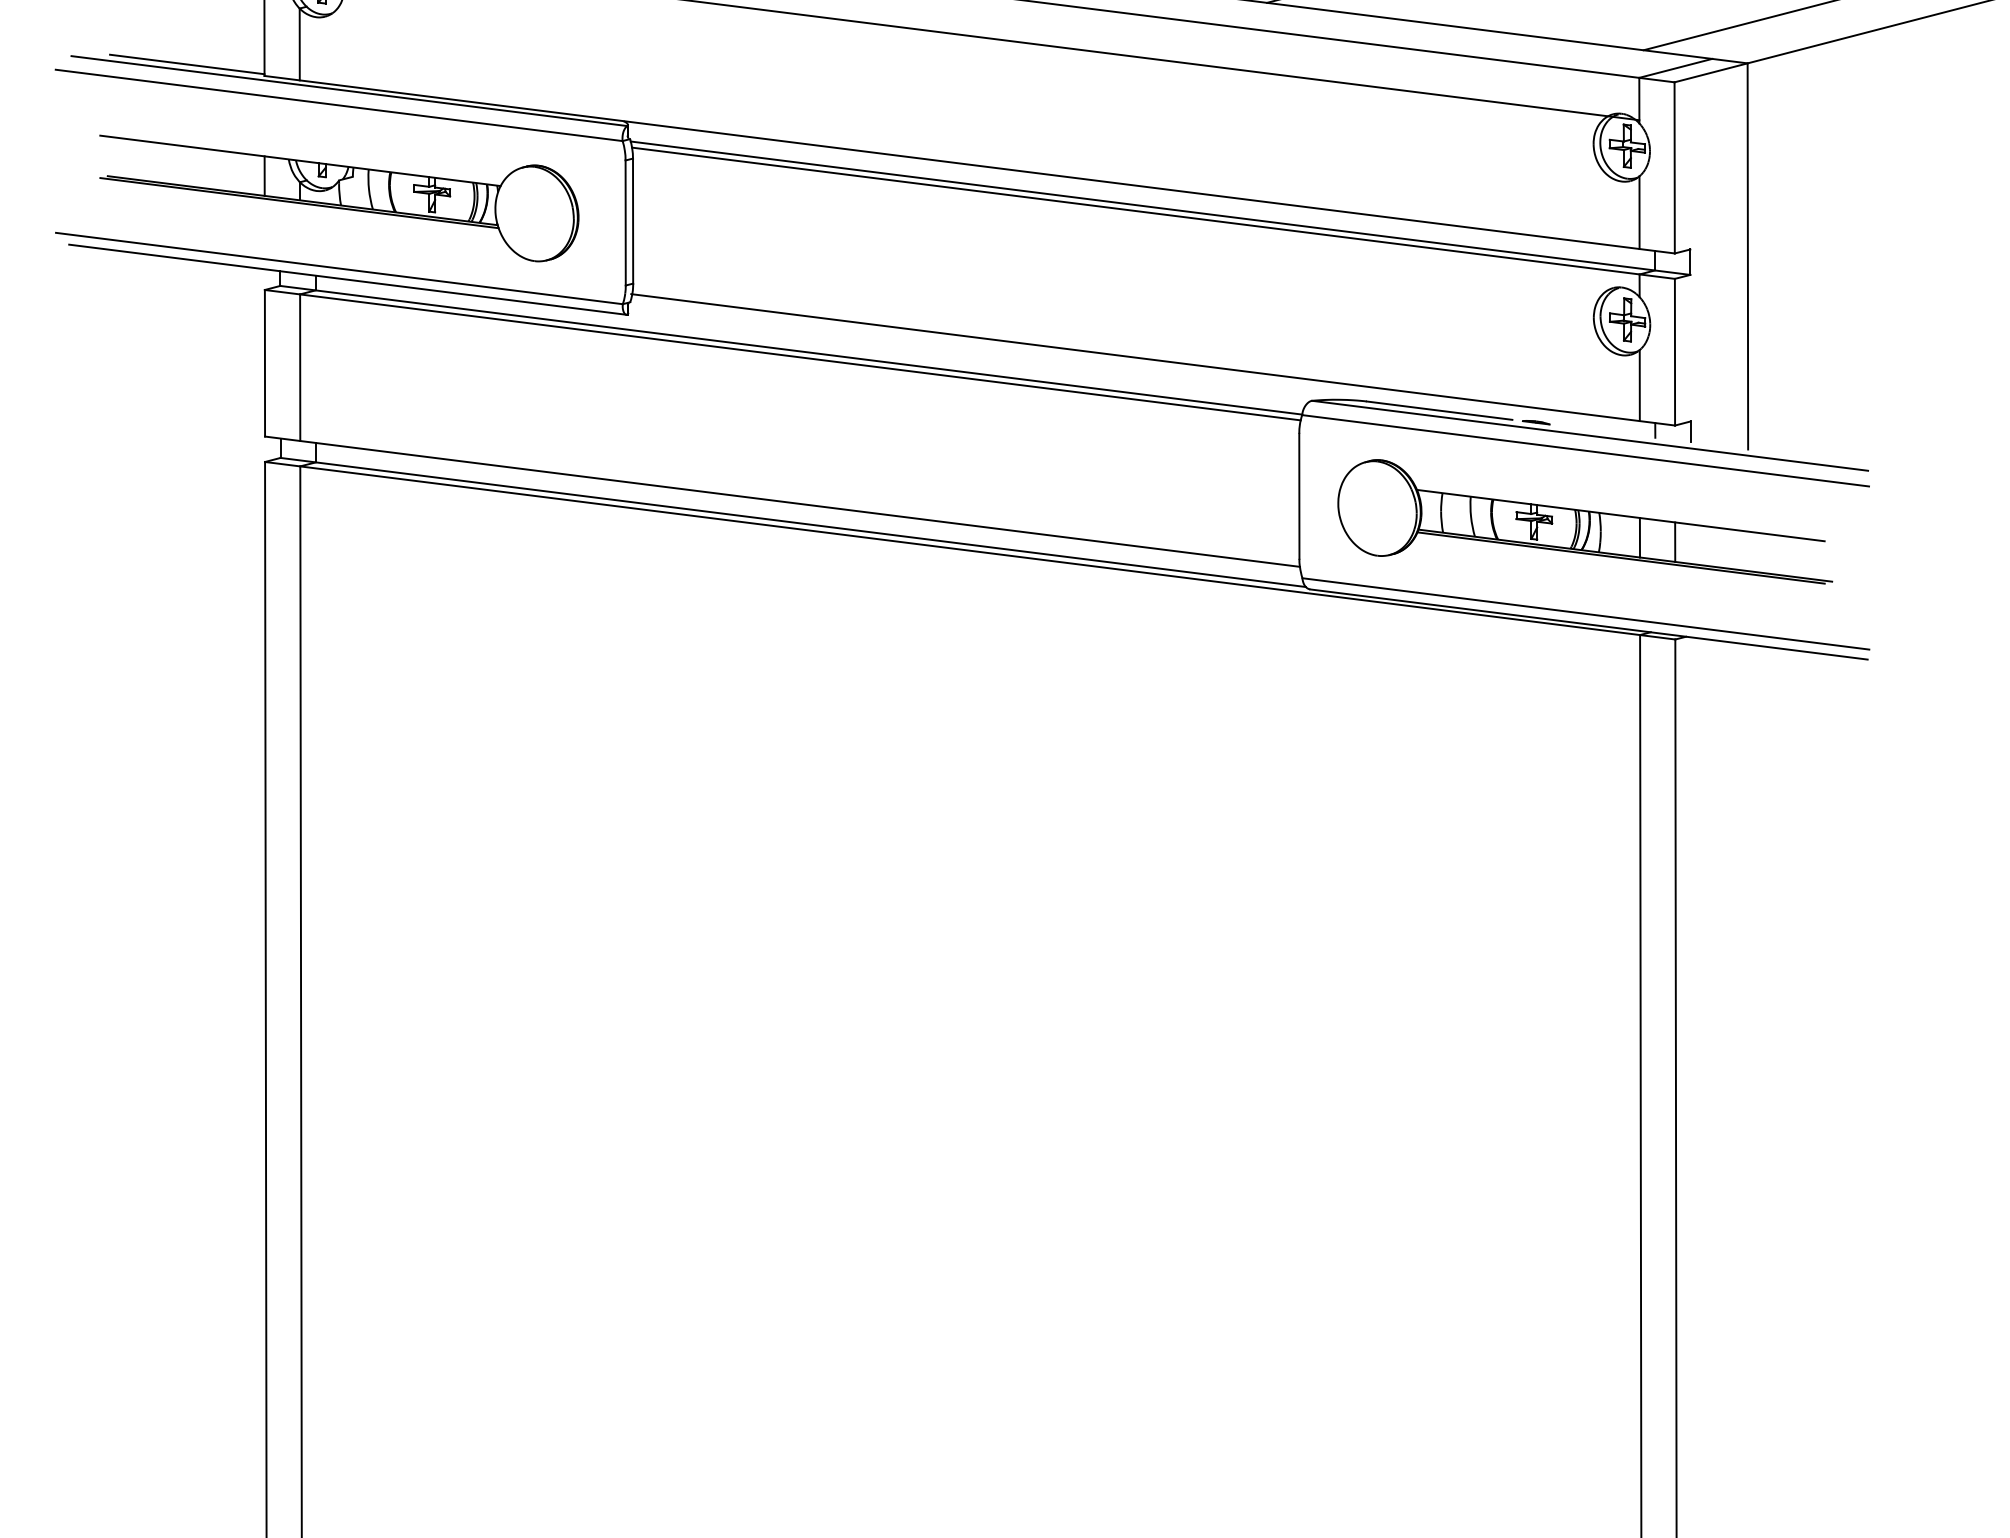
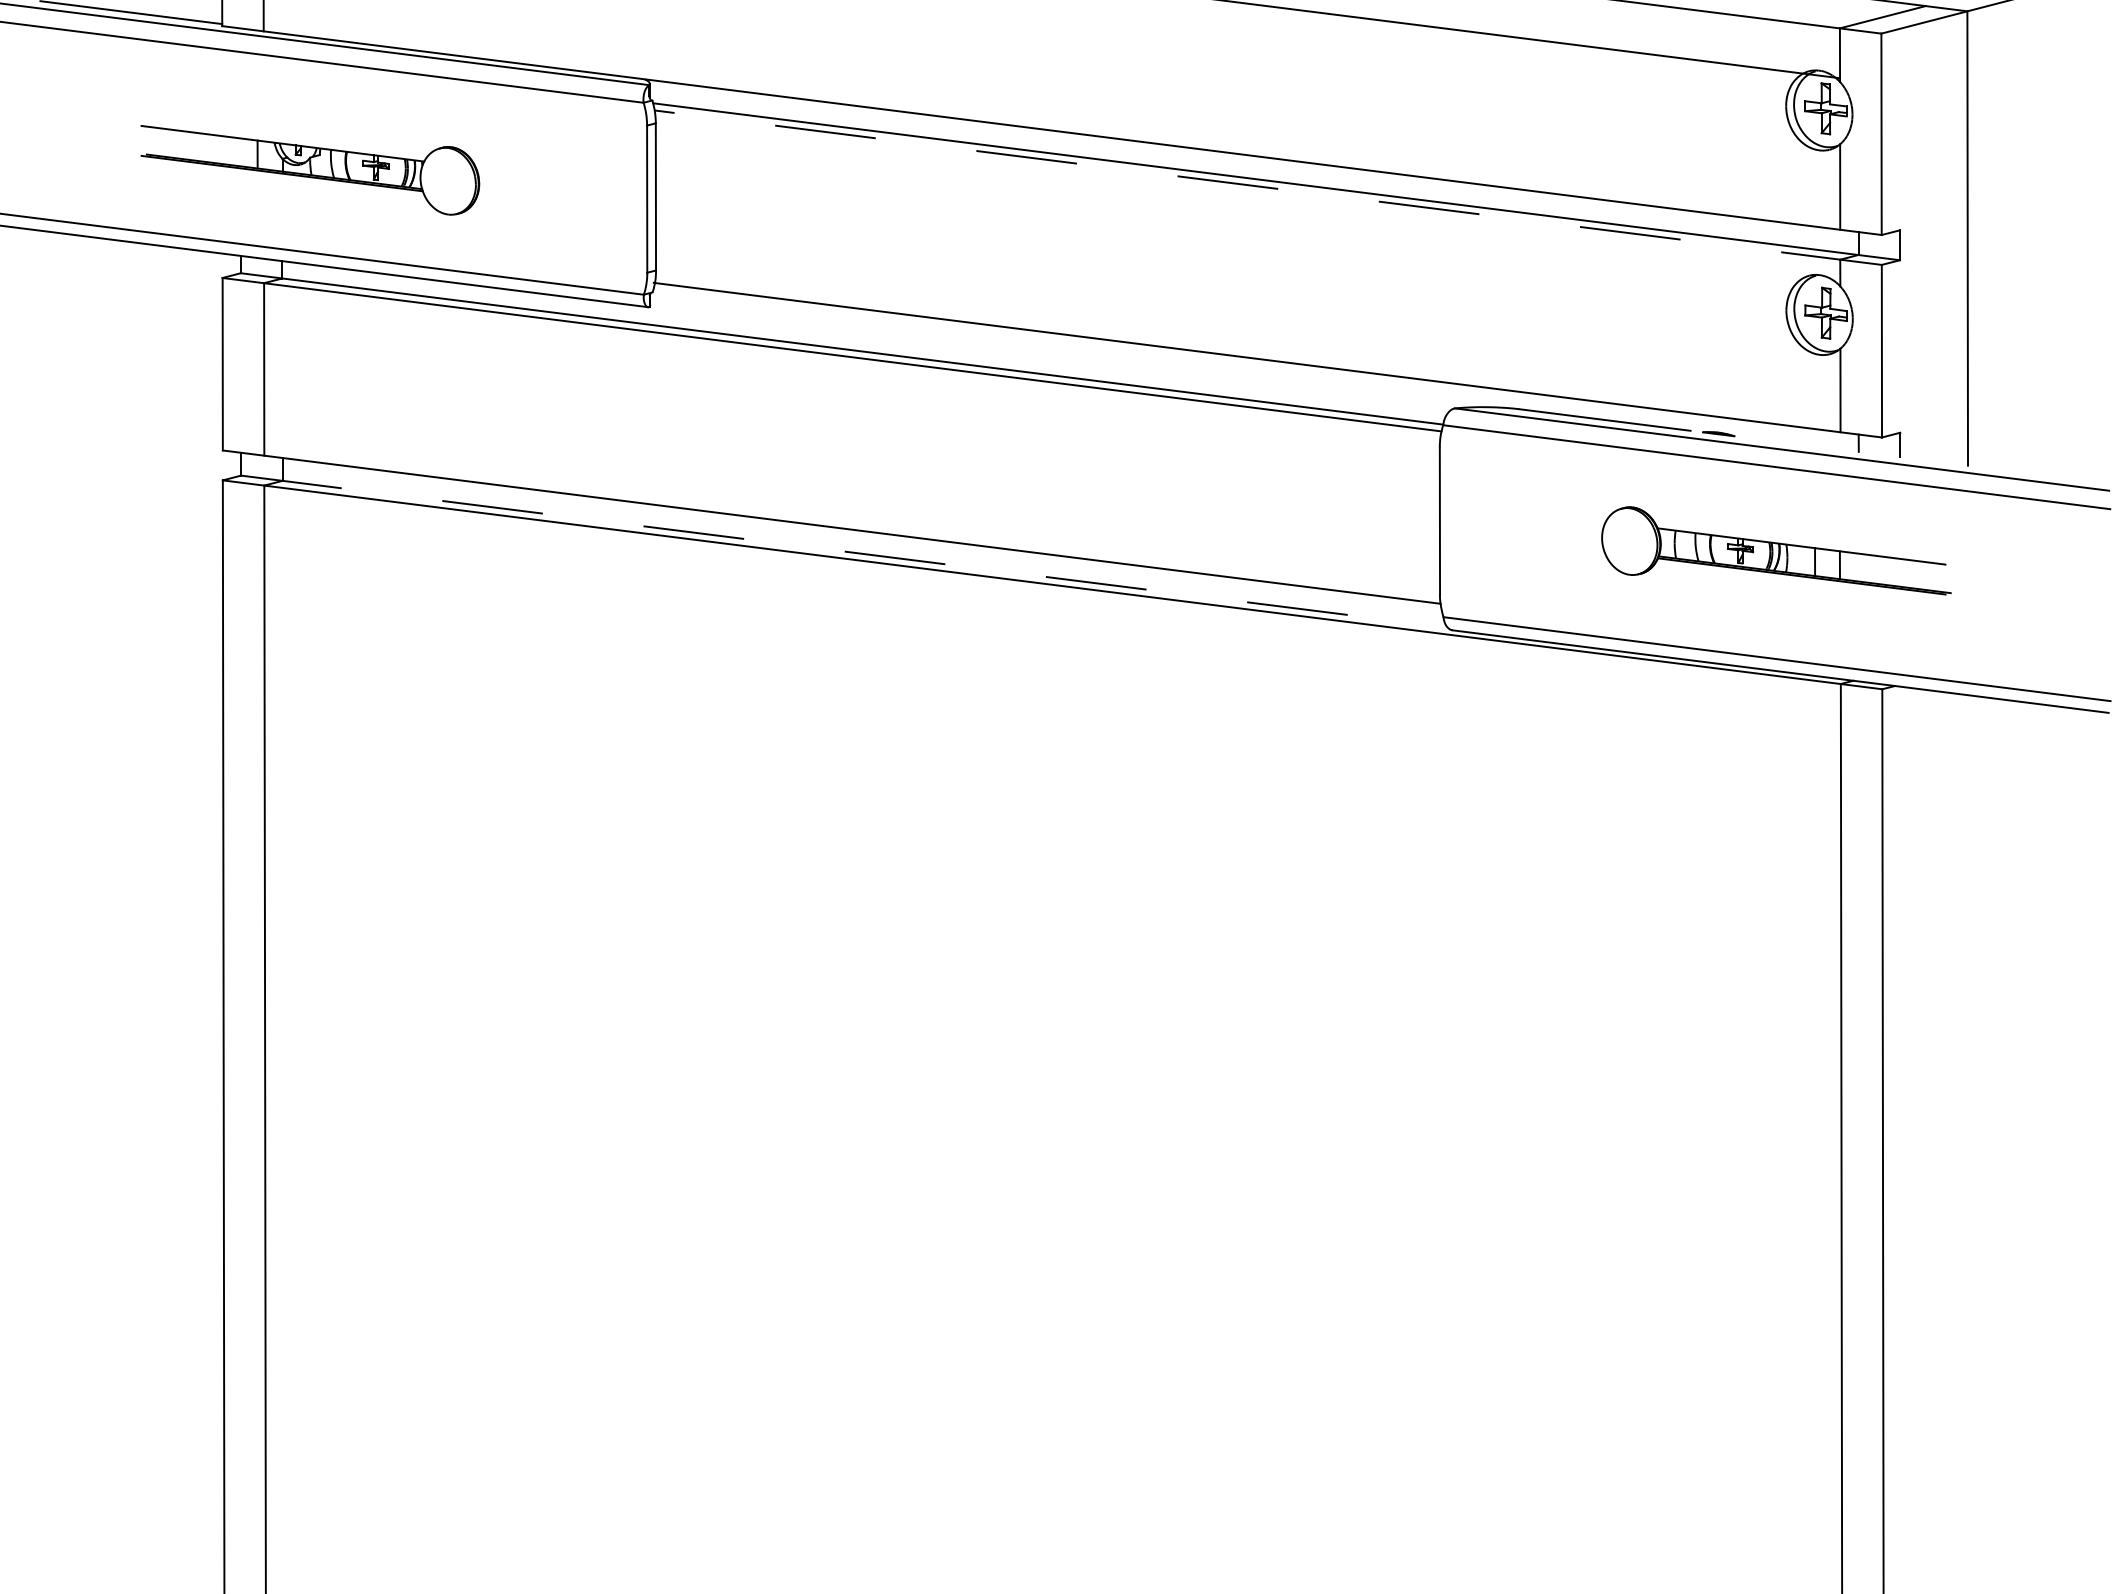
part: (339, 198) -> (310, 170), size x0.6
line: (1153, 213) -> (1268, 187), solid -> dashed
part: (1585, 521) -> (1776, 550), size x0.6
line: (793, 522) -> (844, 551), solid -> dashed

